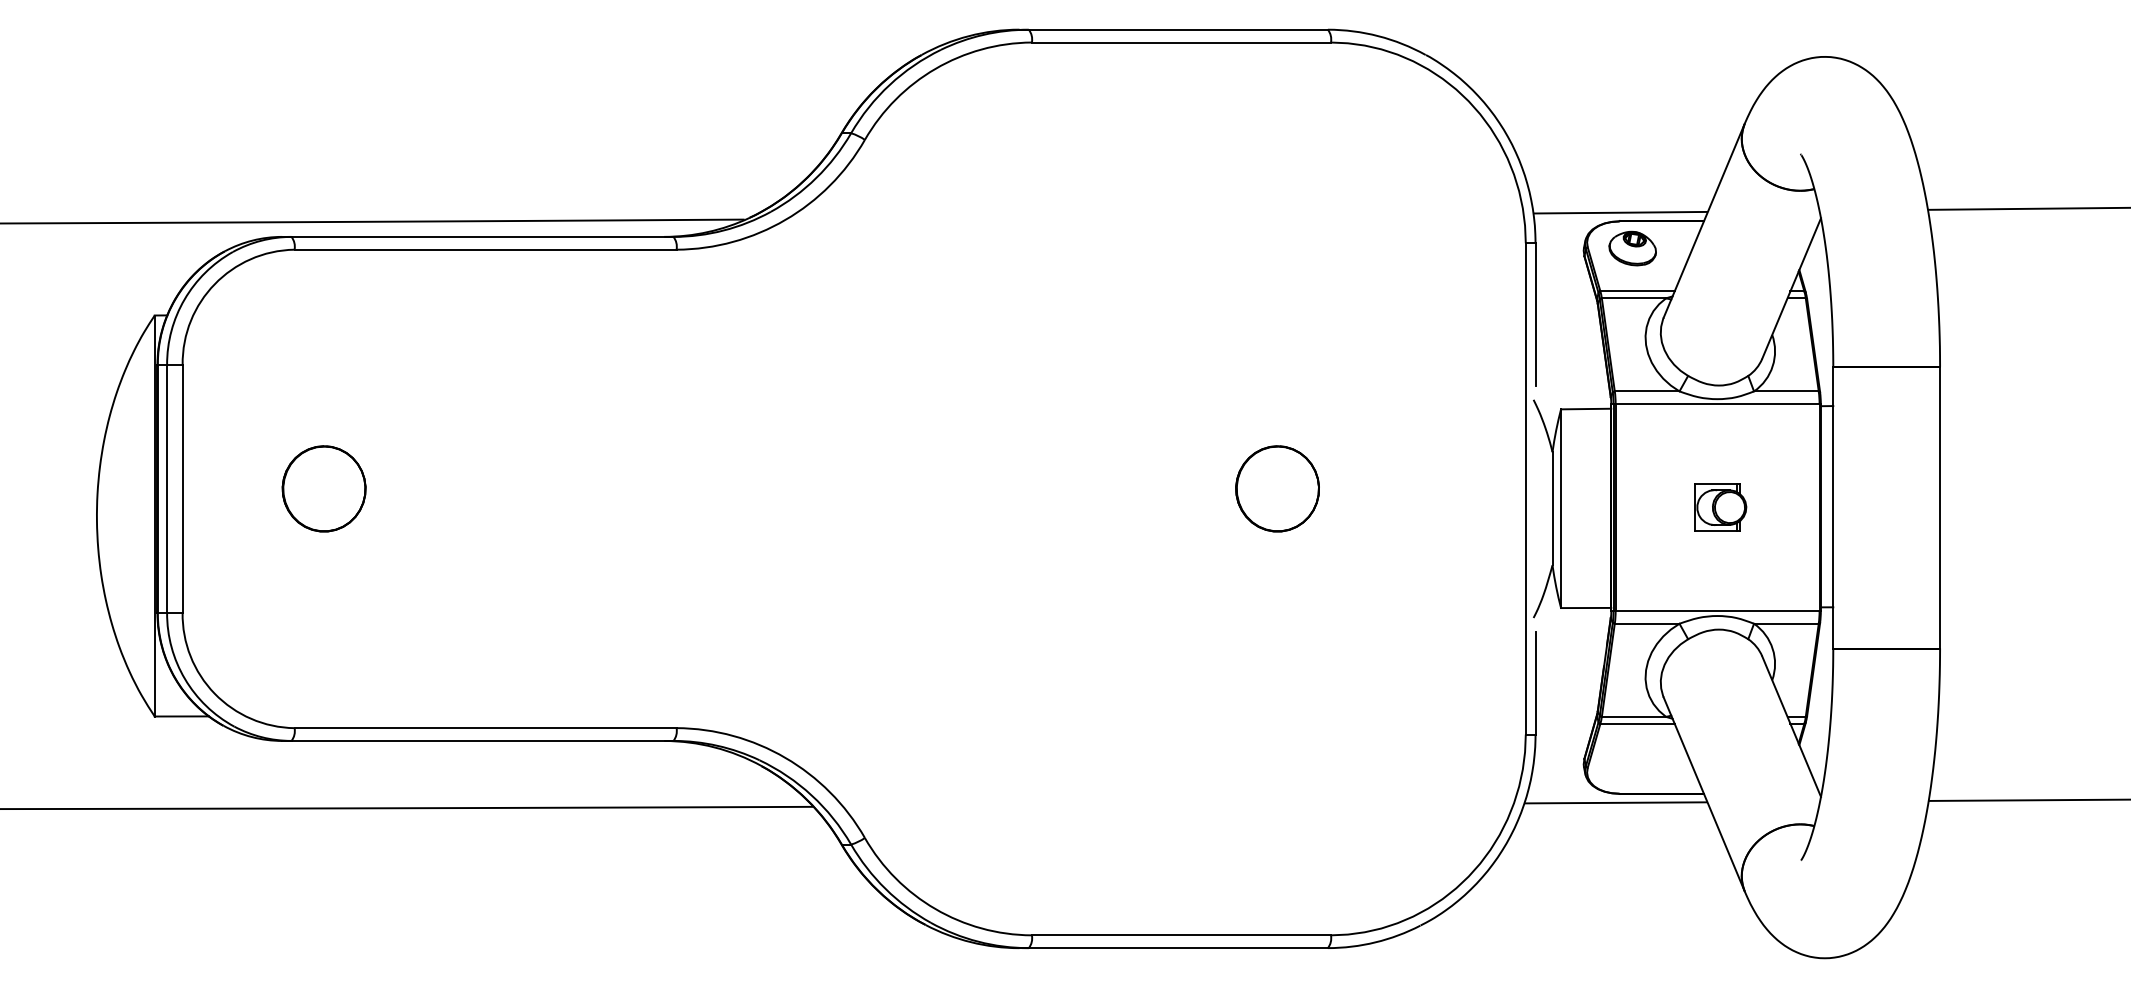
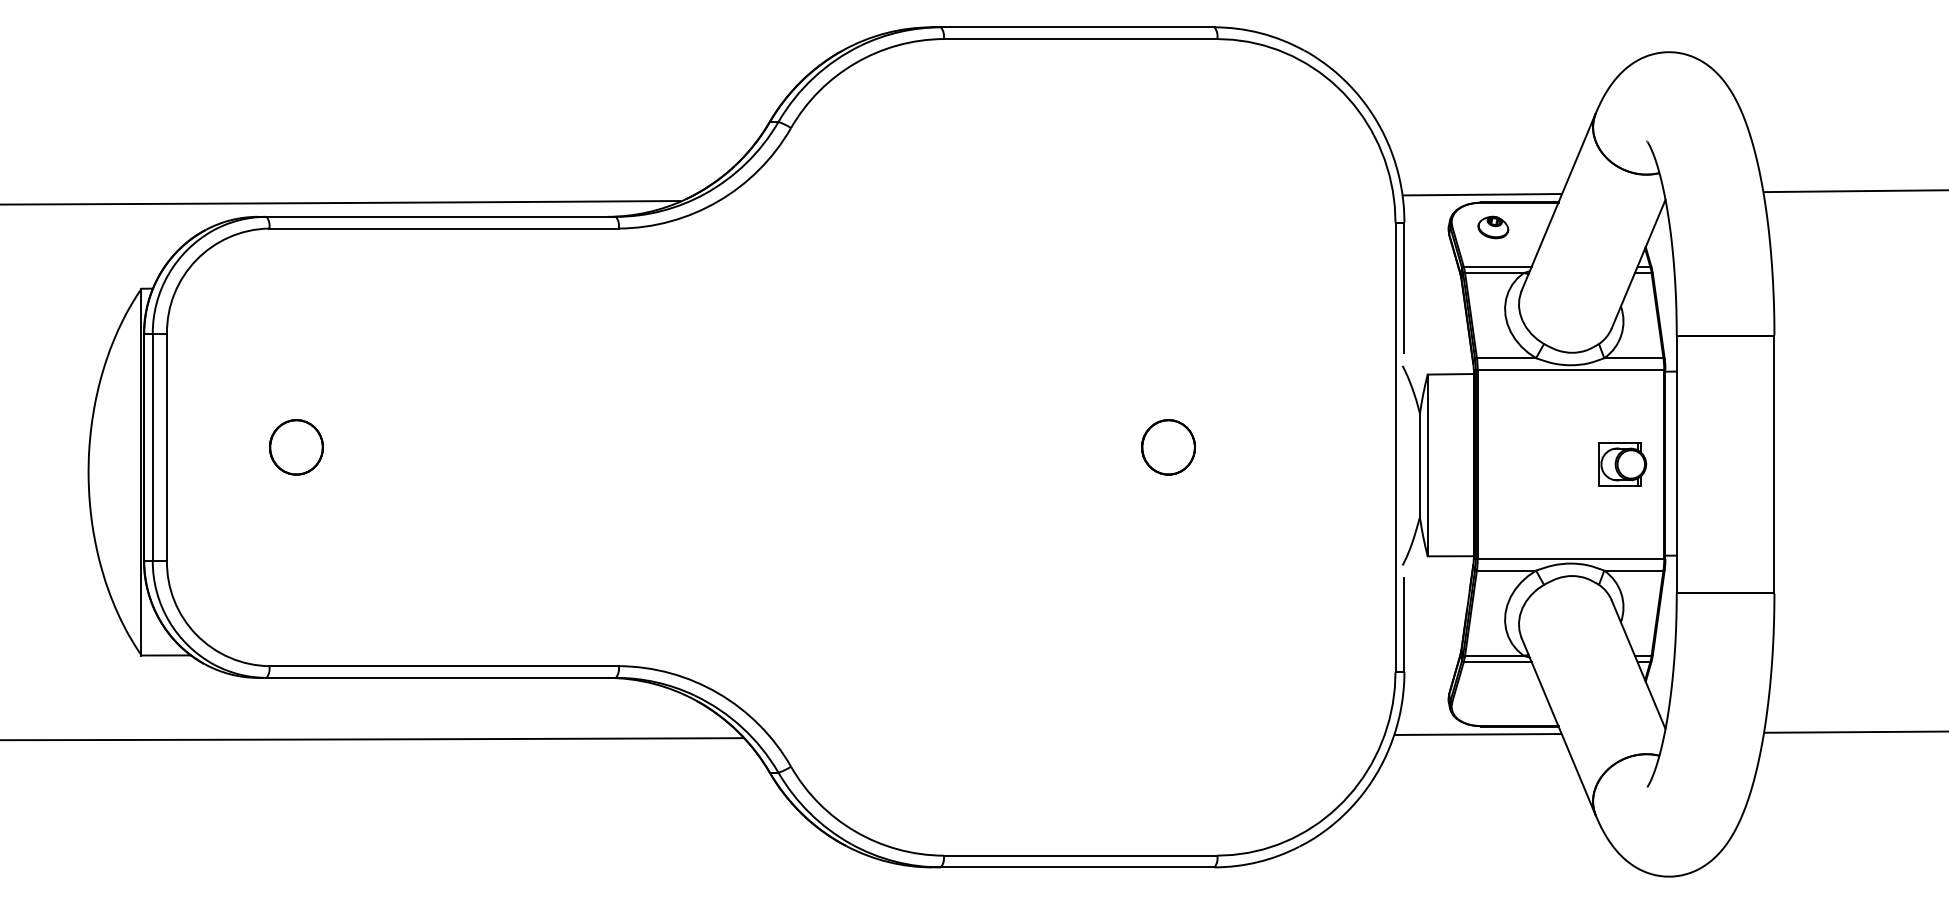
part: (1632, 248) -> (1493, 227), size x0.7
part: (324, 489) -> (296, 447), size x0.7
part: (1277, 489) -> (1168, 447), size x0.7
part: (1720, 507) -> (1622, 464), moved

